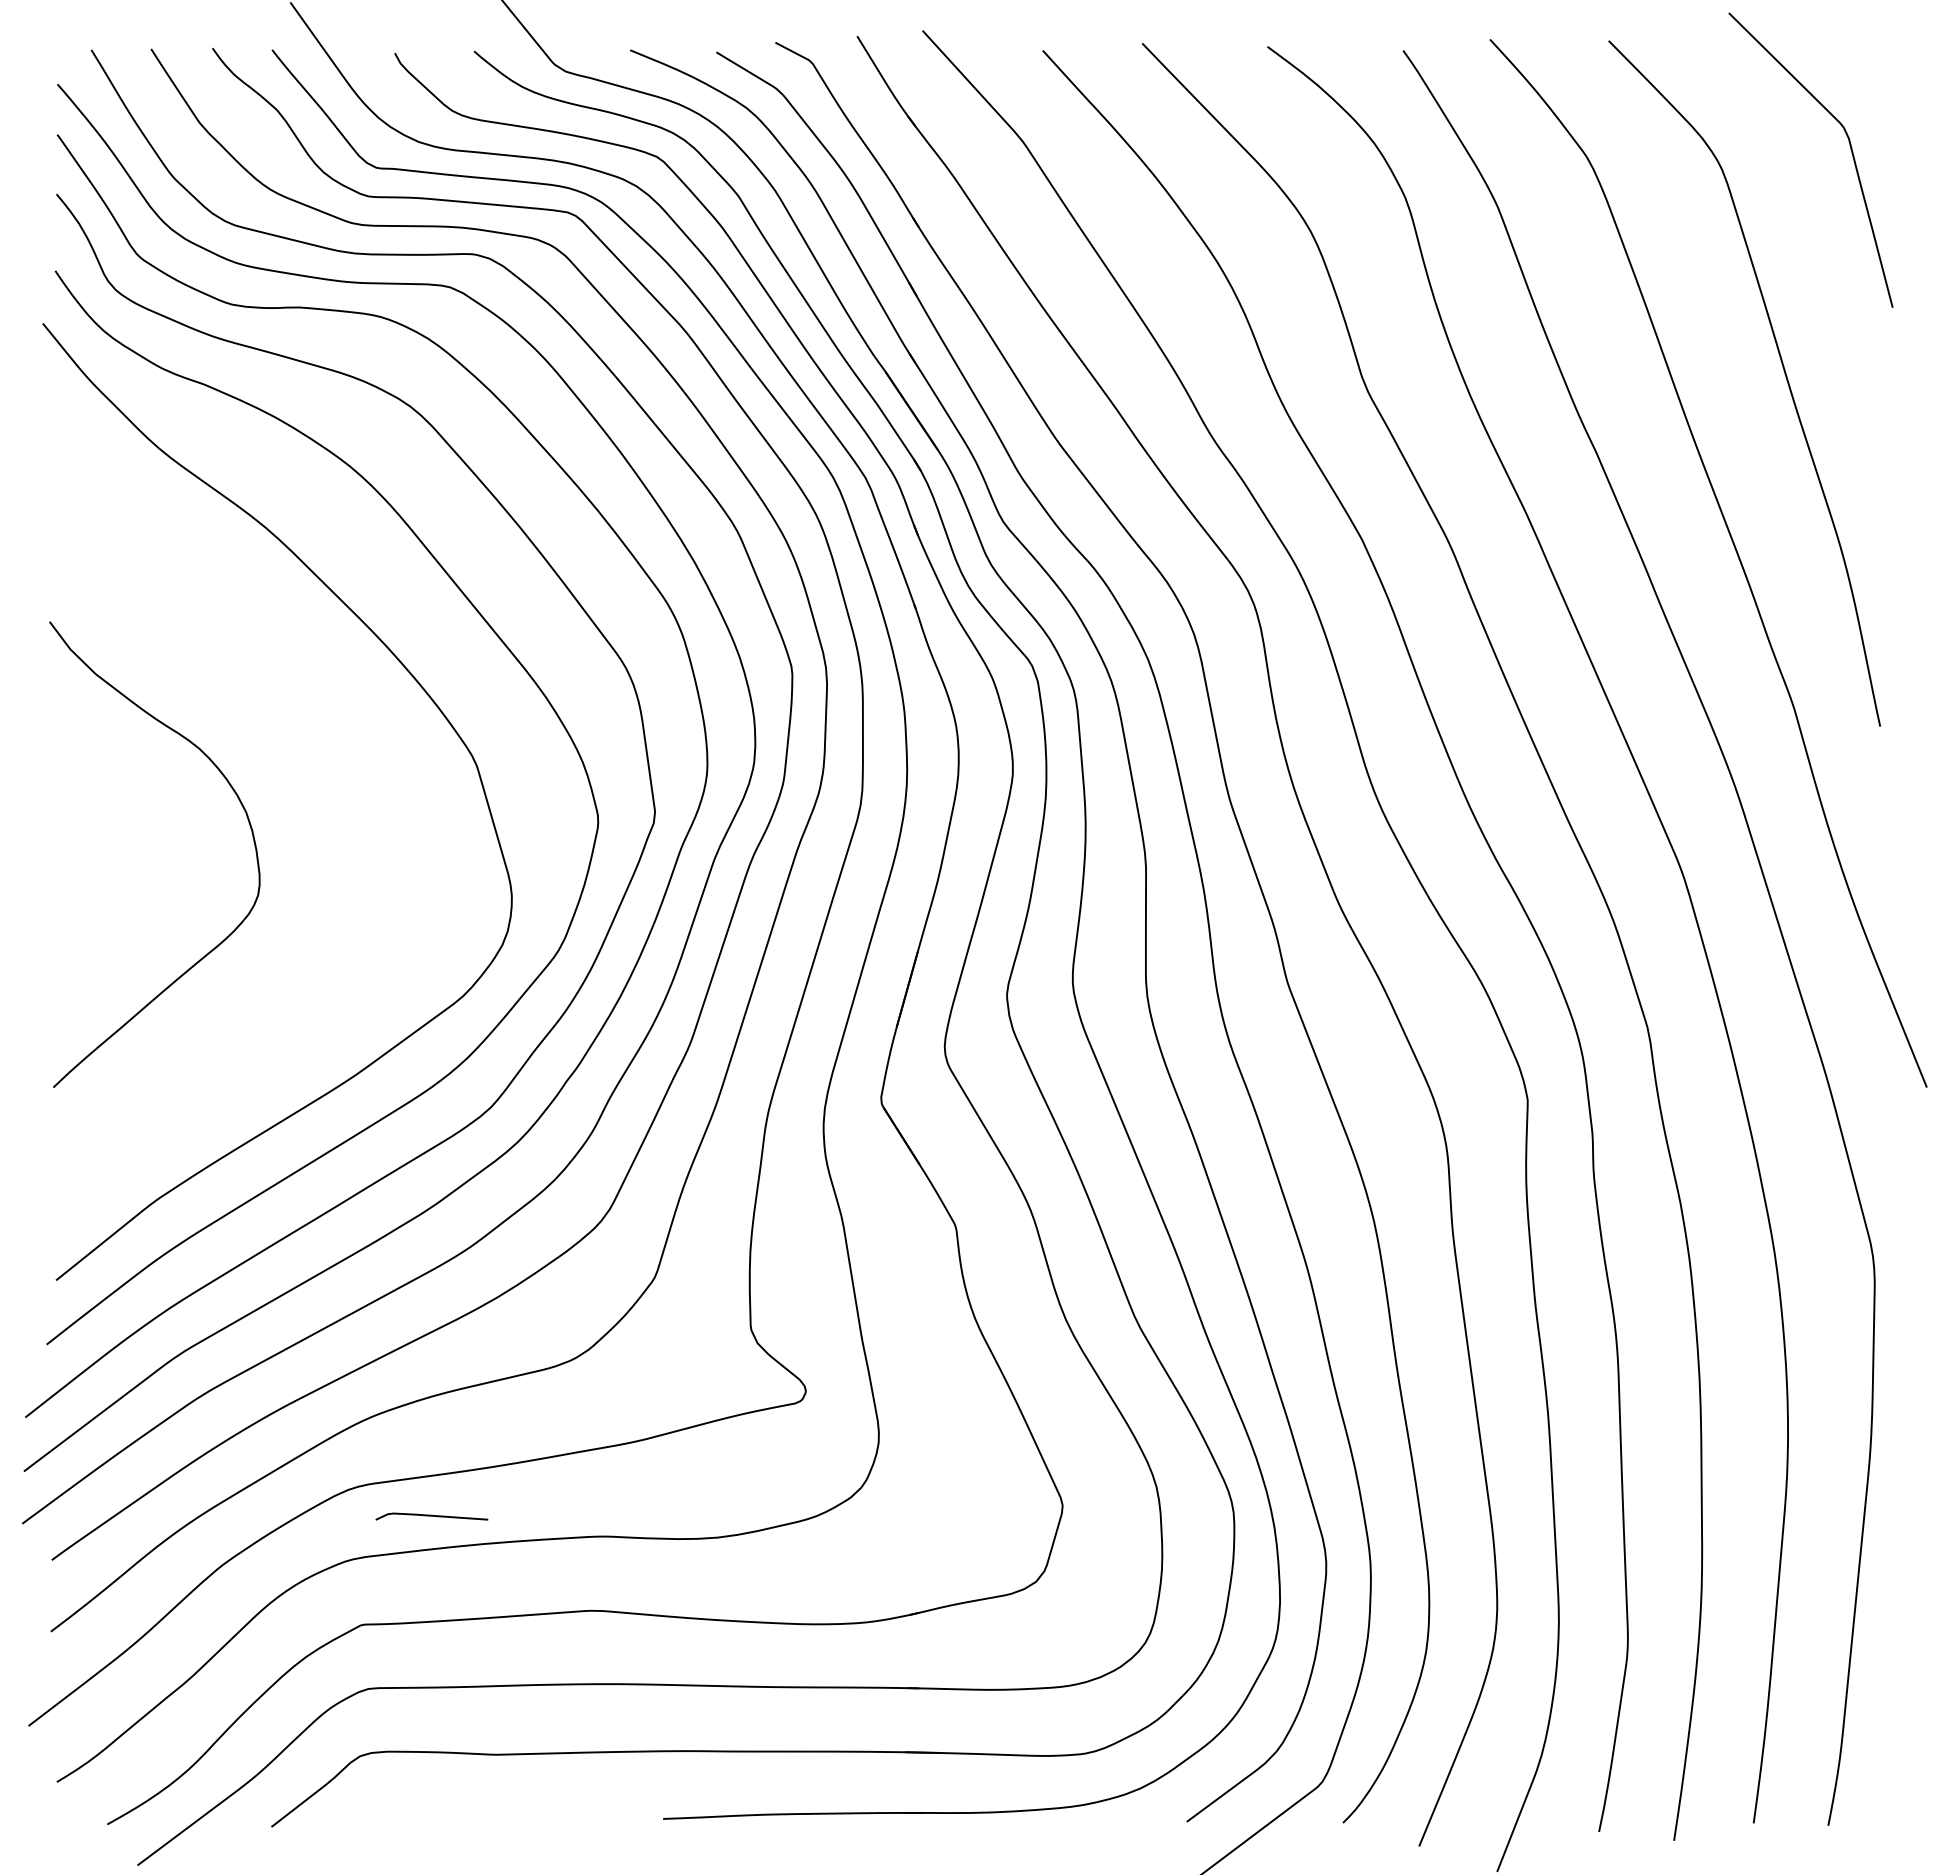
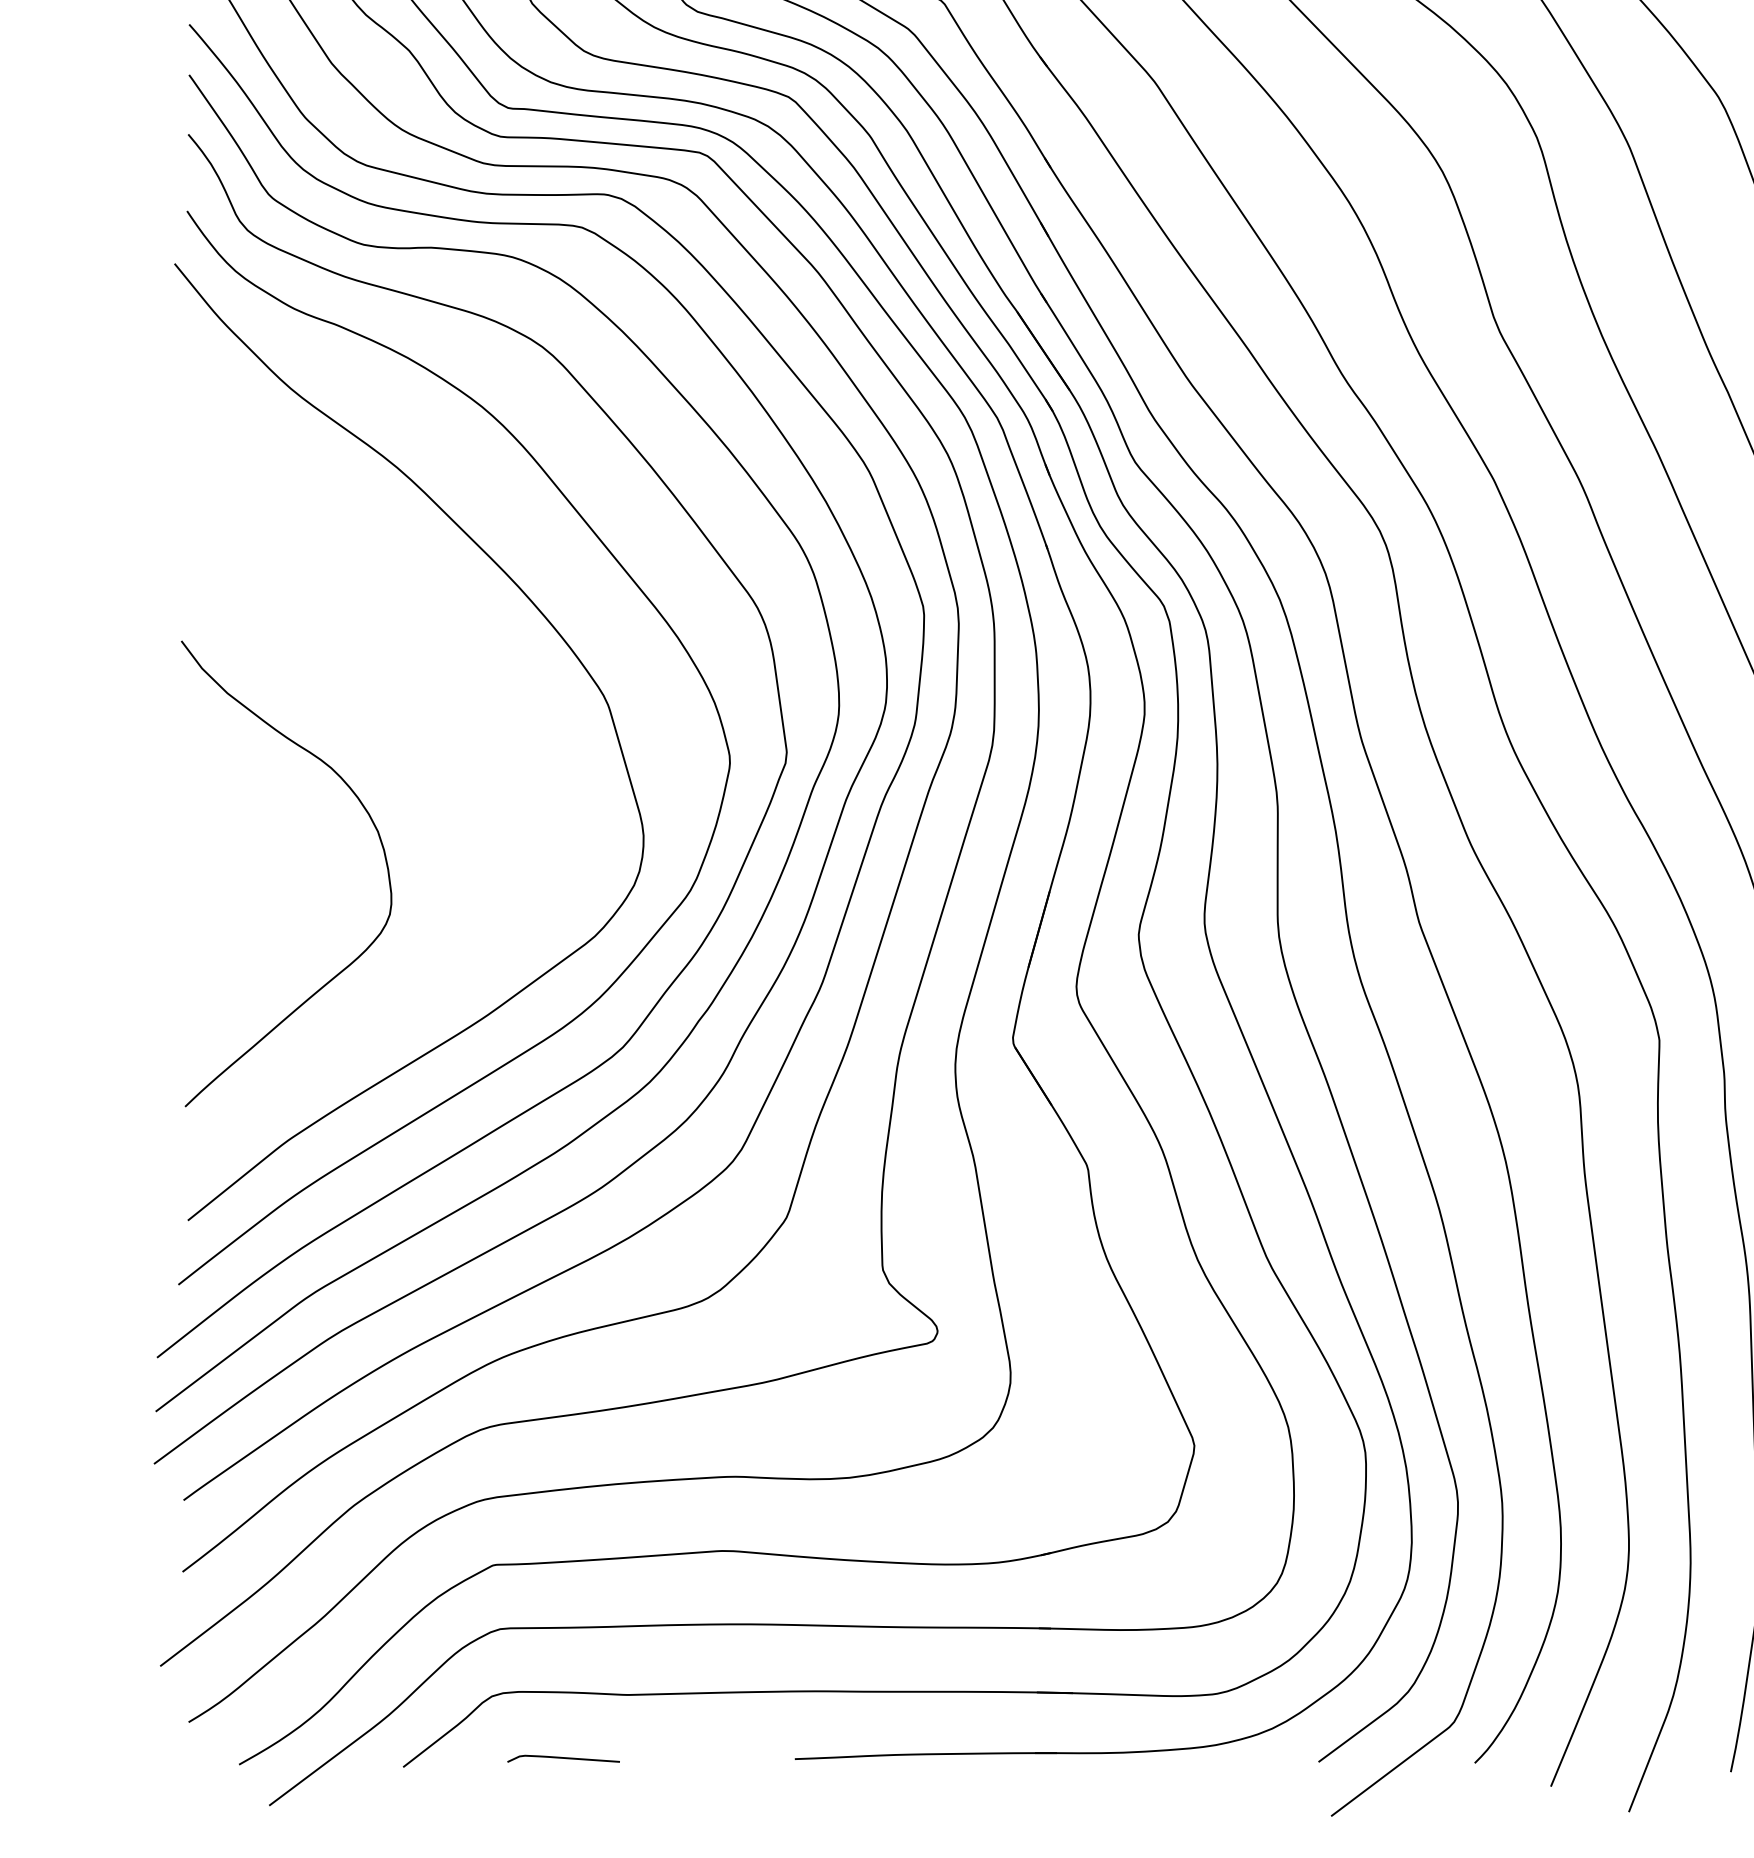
curve: (248, 823) -> (380, 842), moved
curve: (431, 1516) -> (563, 1758), moved

